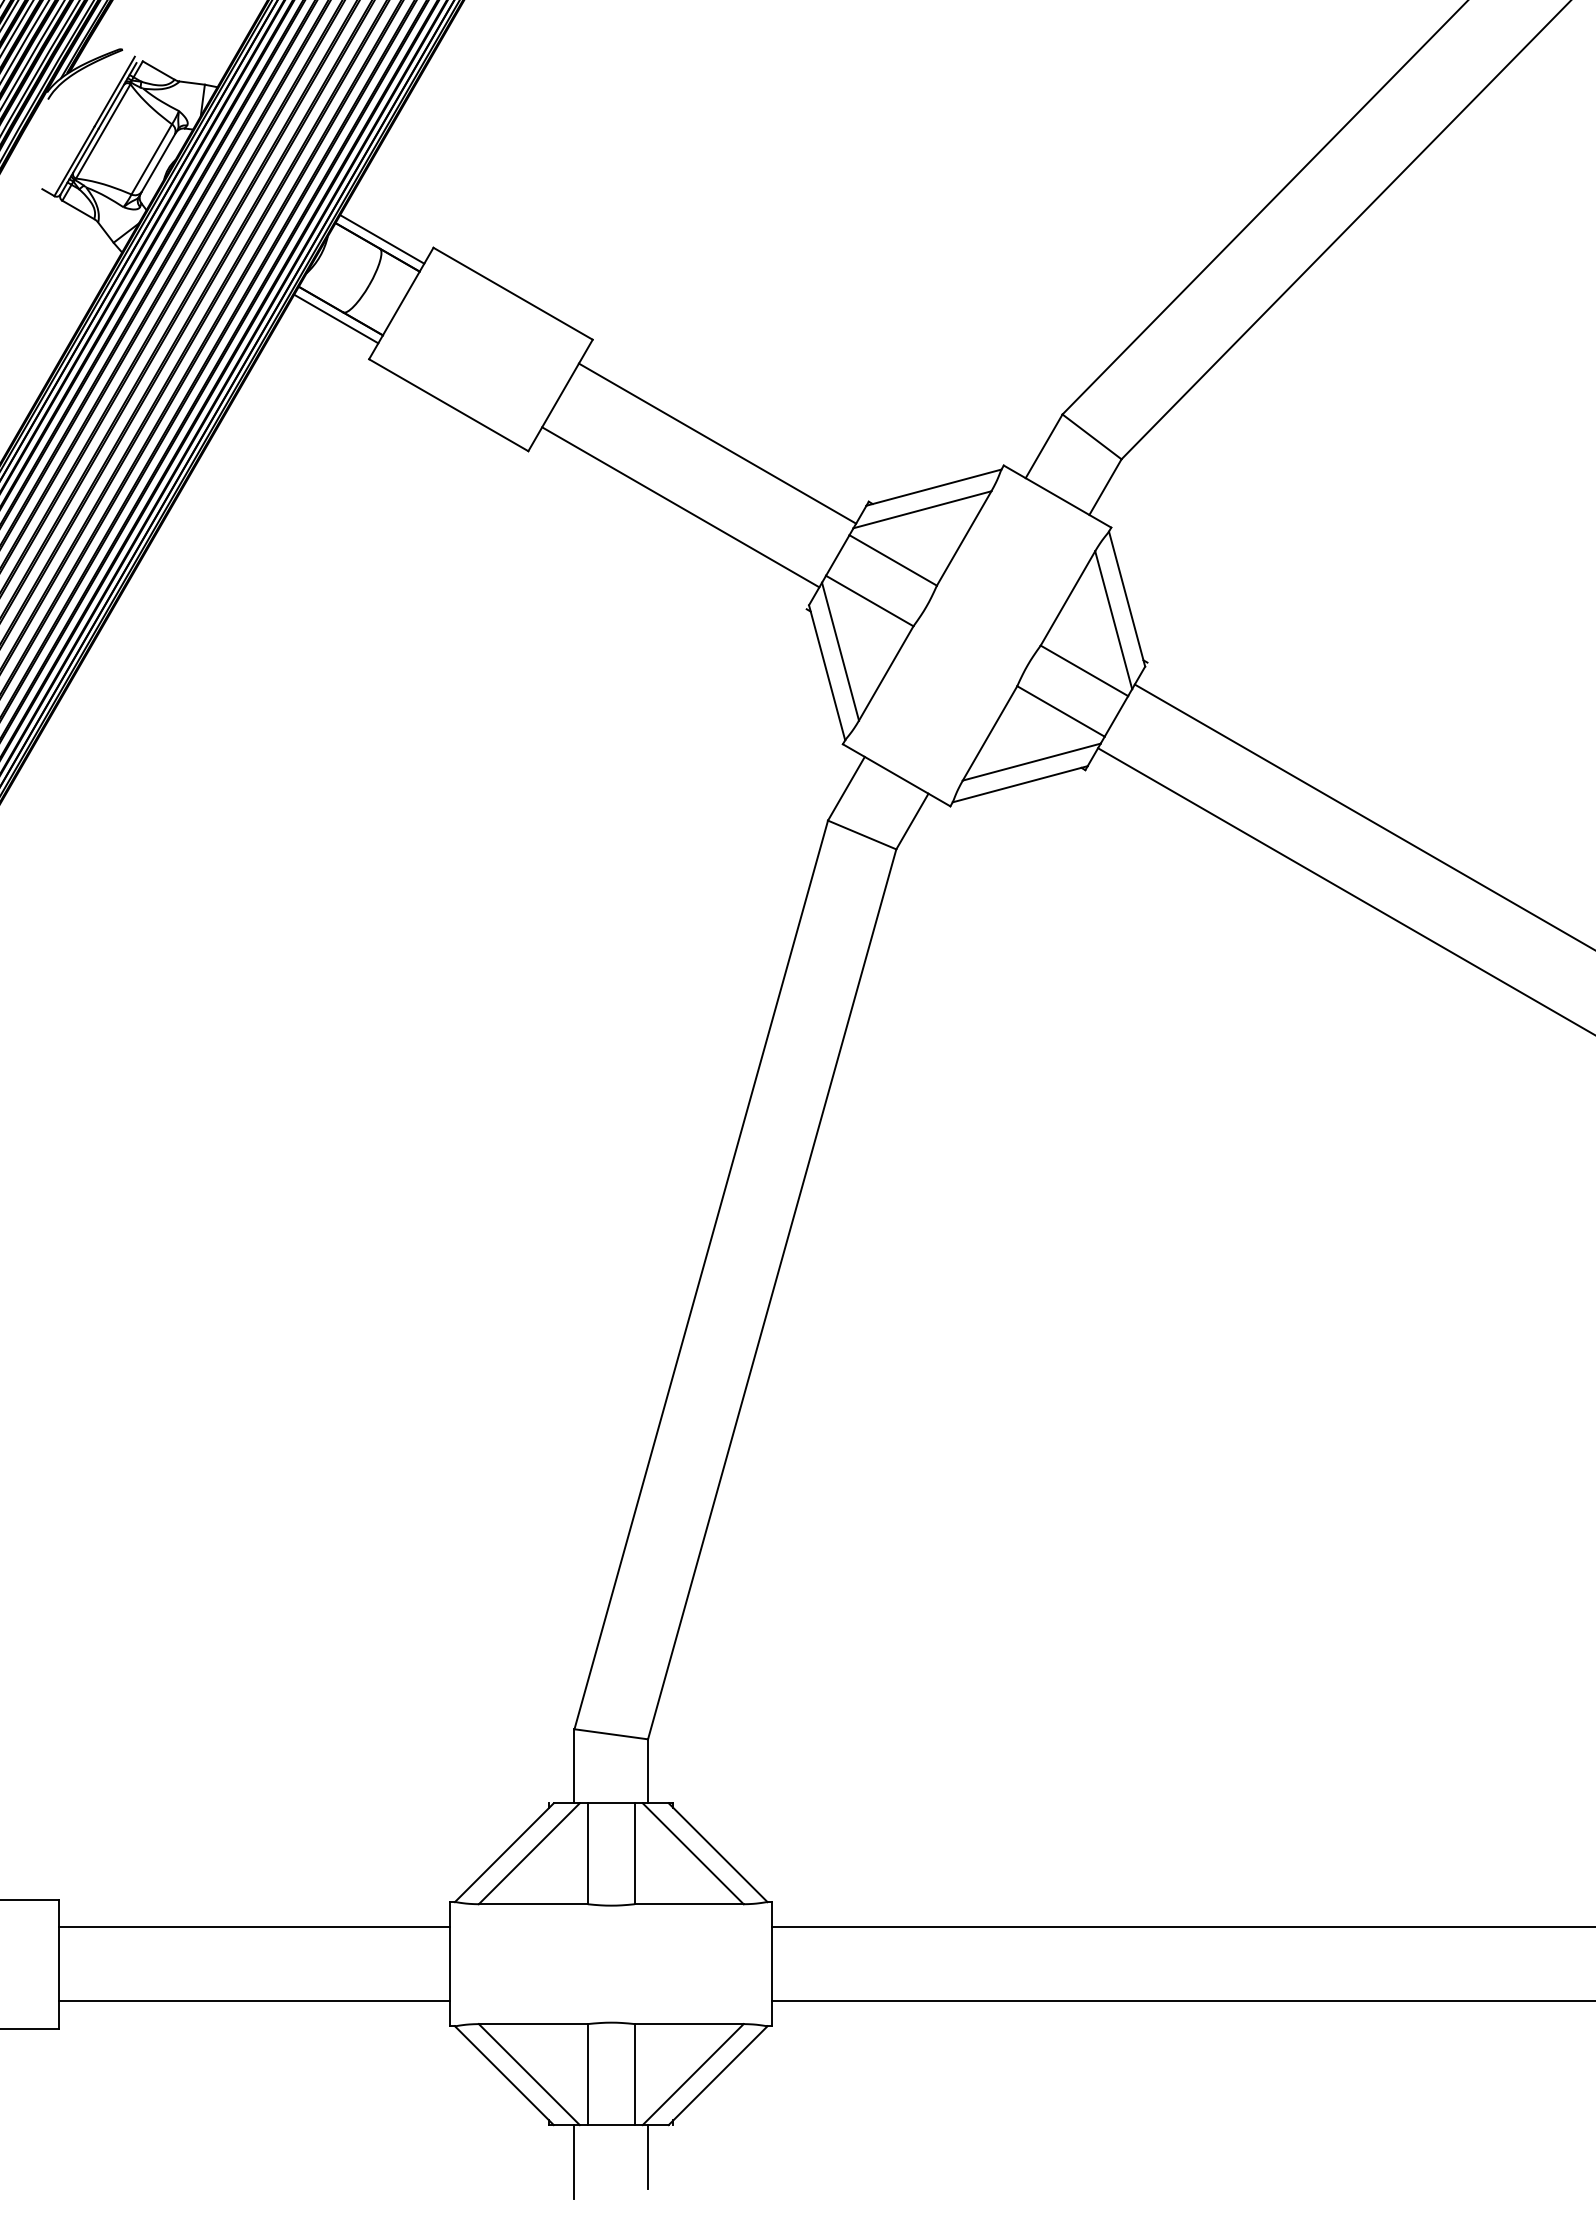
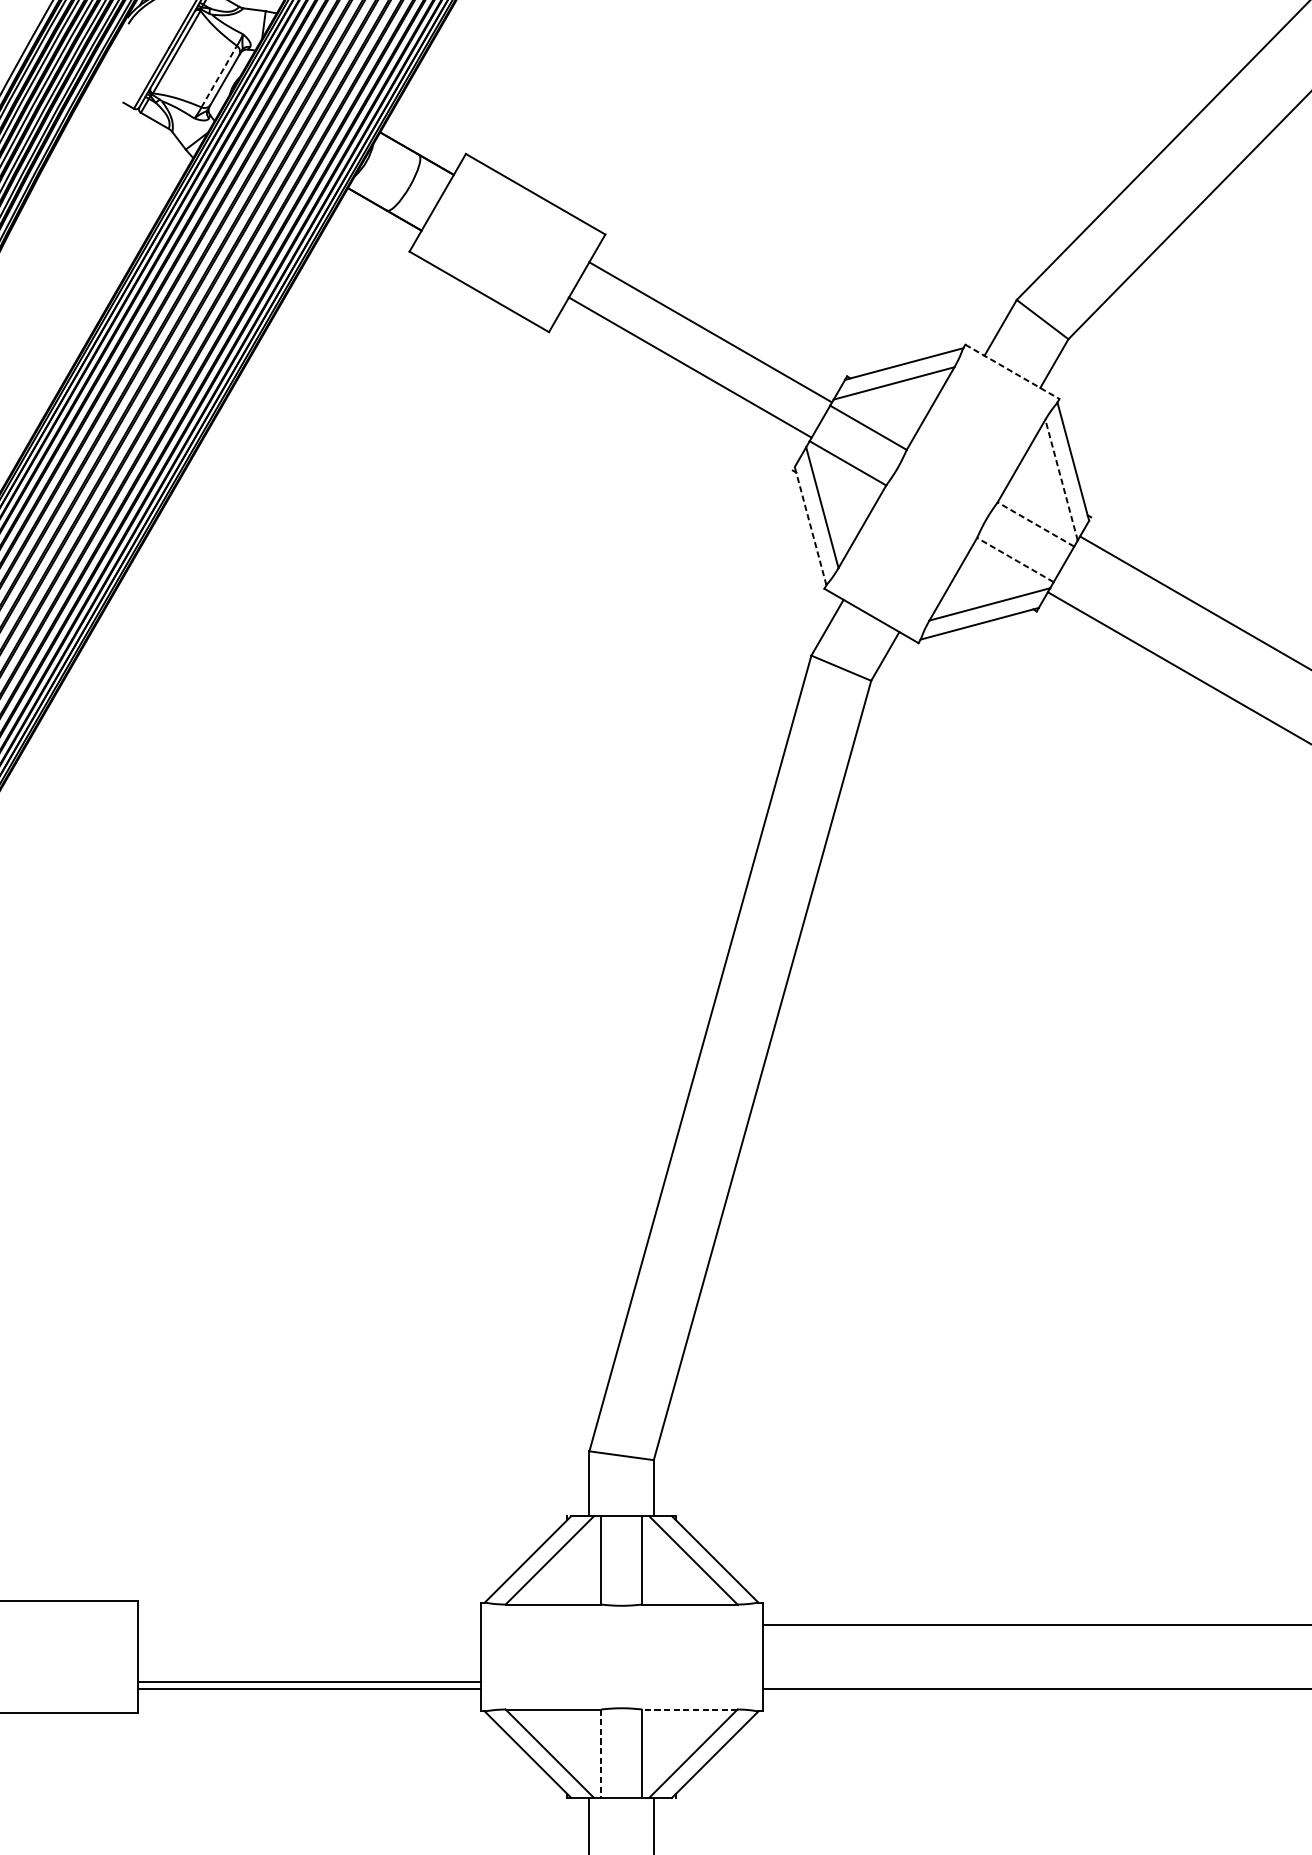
line: (151, 159) -> (218, 76), solid -> dashed
line: (382, 239) -> (421, 146), removed
line: (336, 318) -> (380, 215), removed
line: (717, 443) -> (690, 367), moved
line: (1057, 496) -> (1012, 371), solid -> dashed
line: (680, 507) -> (710, 332), moved
line: (1113, 619) -> (1061, 479), solid -> dashed
line: (1084, 670) -> (1036, 524), solid -> dashed
line: (827, 672) -> (810, 525), solid -> dashed
line: (1060, 711) -> (1014, 560), solid -> dashed
line: (254, 1927) -> (309, 1681), moved
line: (688, 2024) -> (689, 1709), solid -> dashed
line: (587, 2075) -> (600, 1754), solid -> dashed

